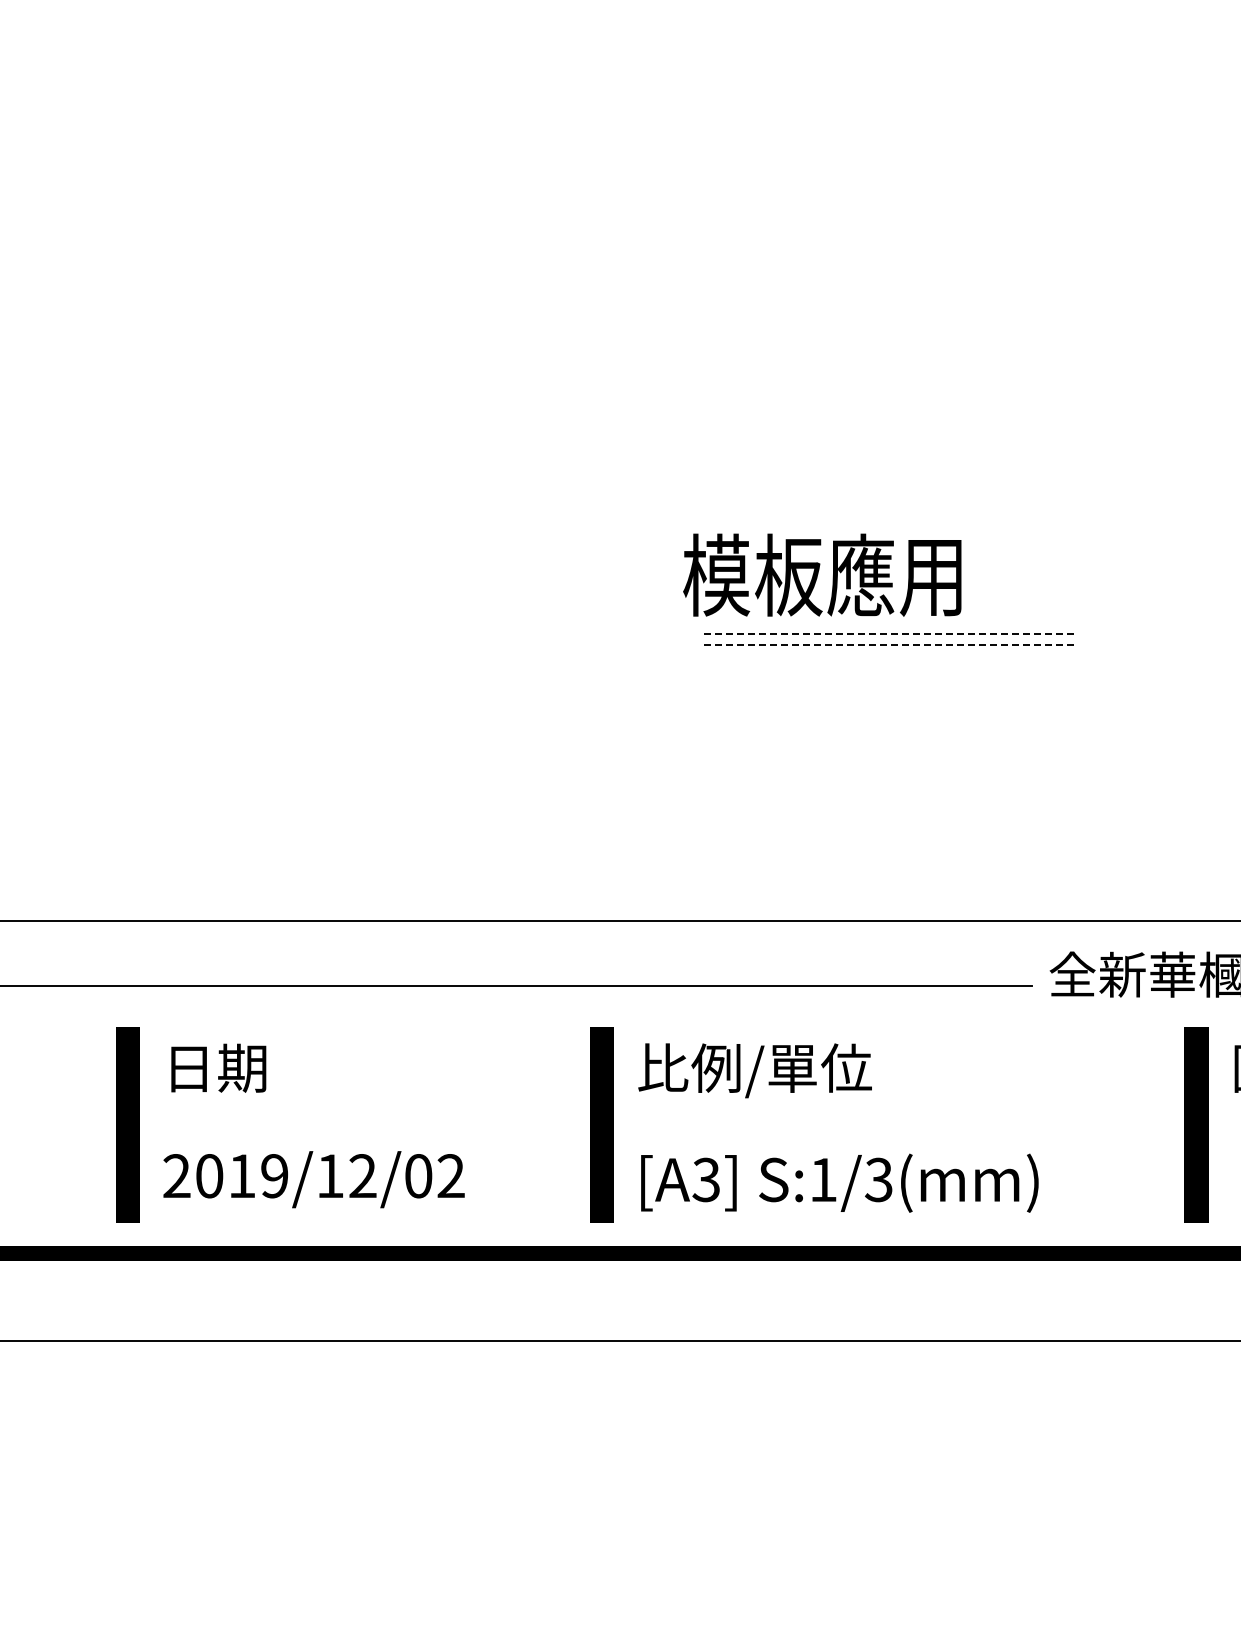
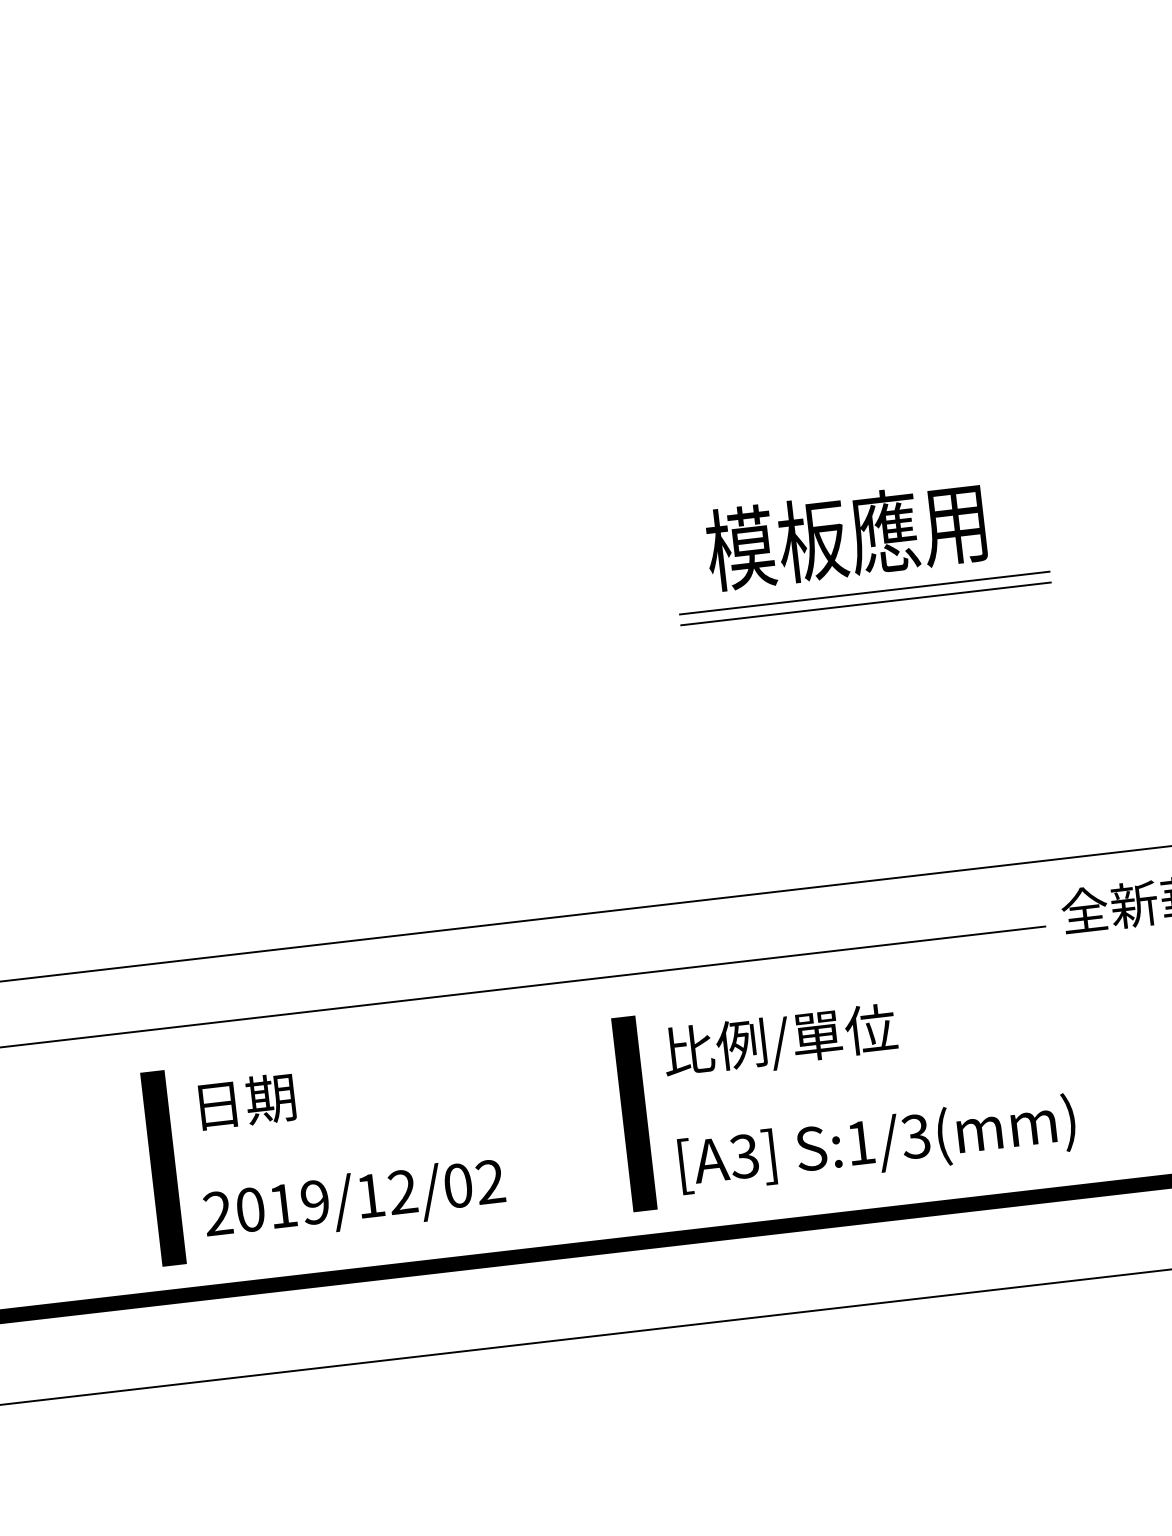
text: (822, 574) -> (845, 535), moved
line: (890, 634) -> (864, 593), dashed -> solid
line: (890, 645) -> (865, 604), dashed -> solid

